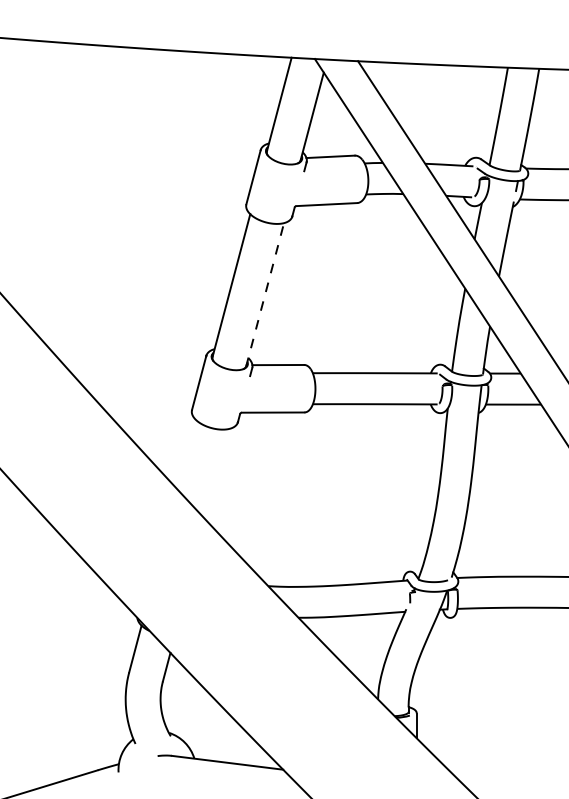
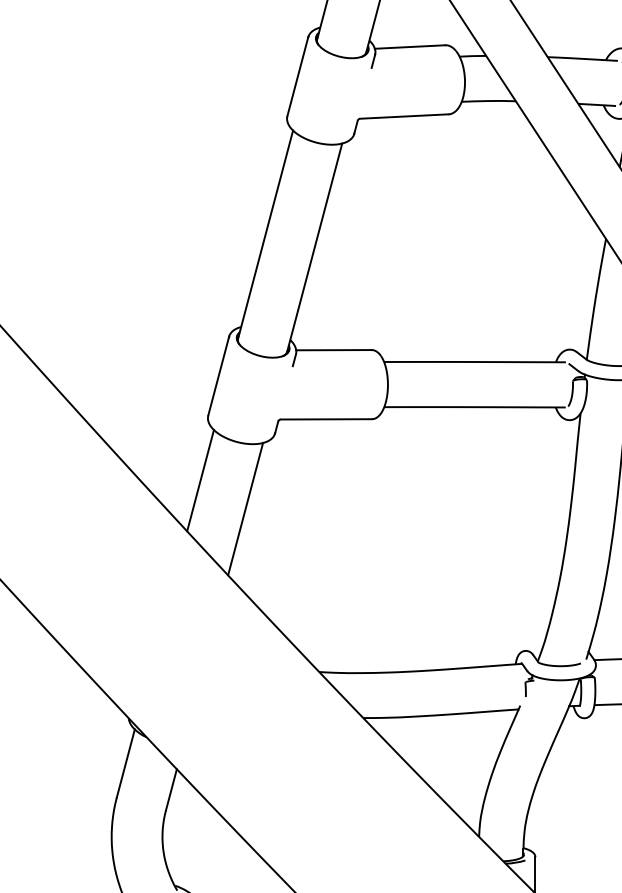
line: (265, 294) -> (315, 247), dashed -> solid
line: (186, 454) -> (200, 480), added
line: (217, 473) -> (245, 508), added

